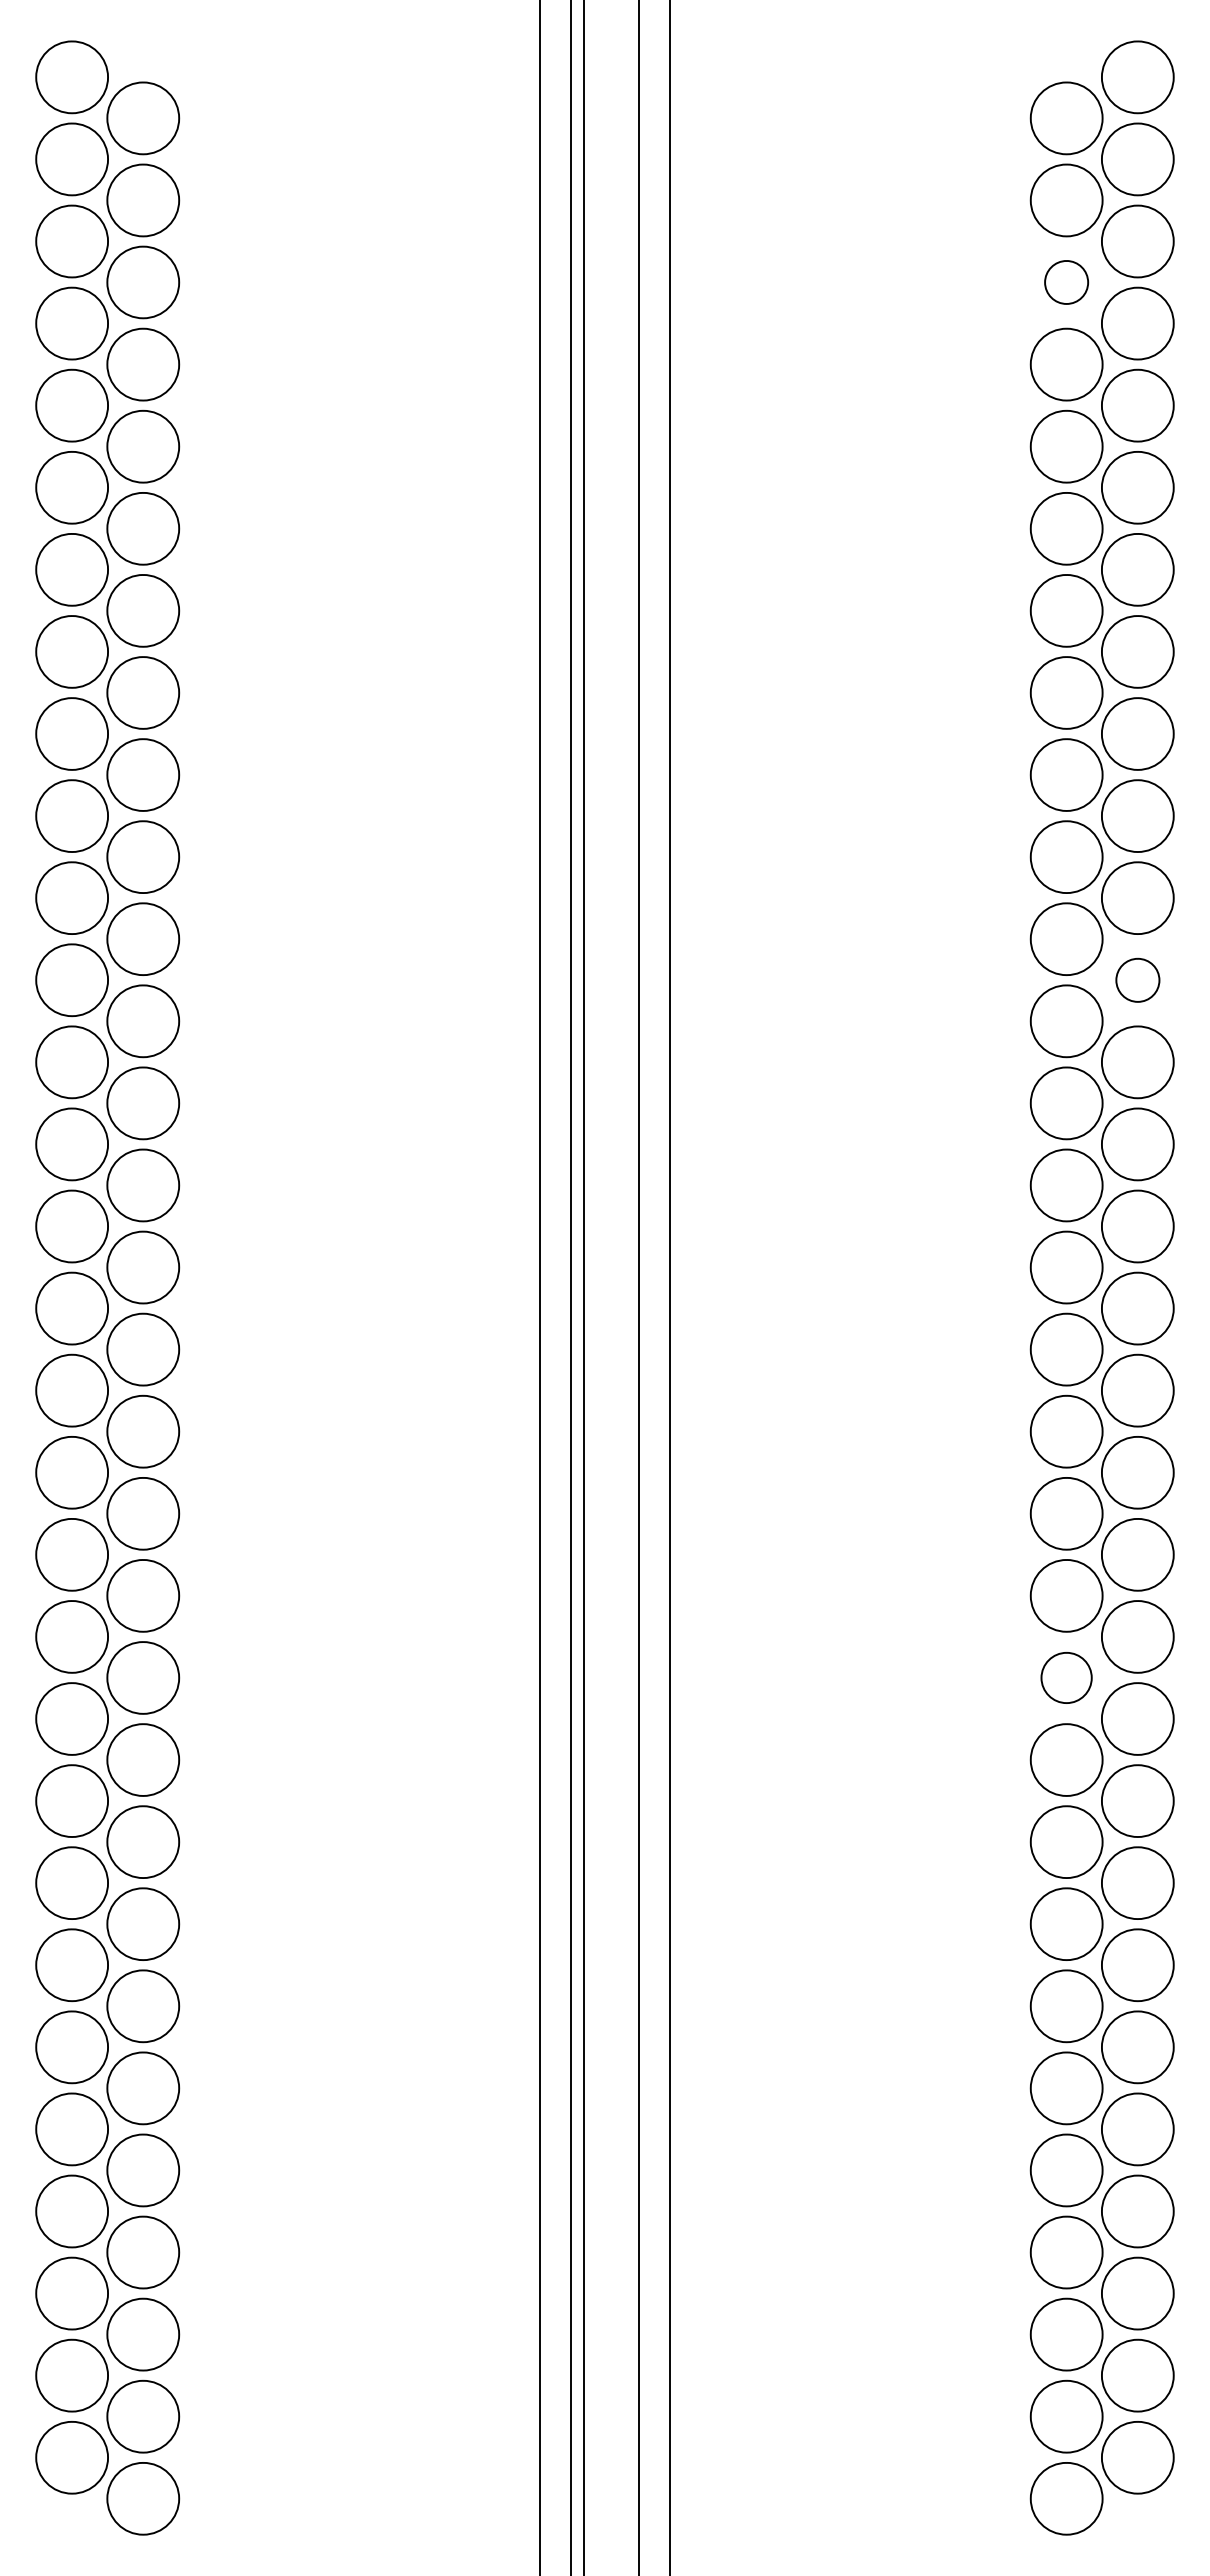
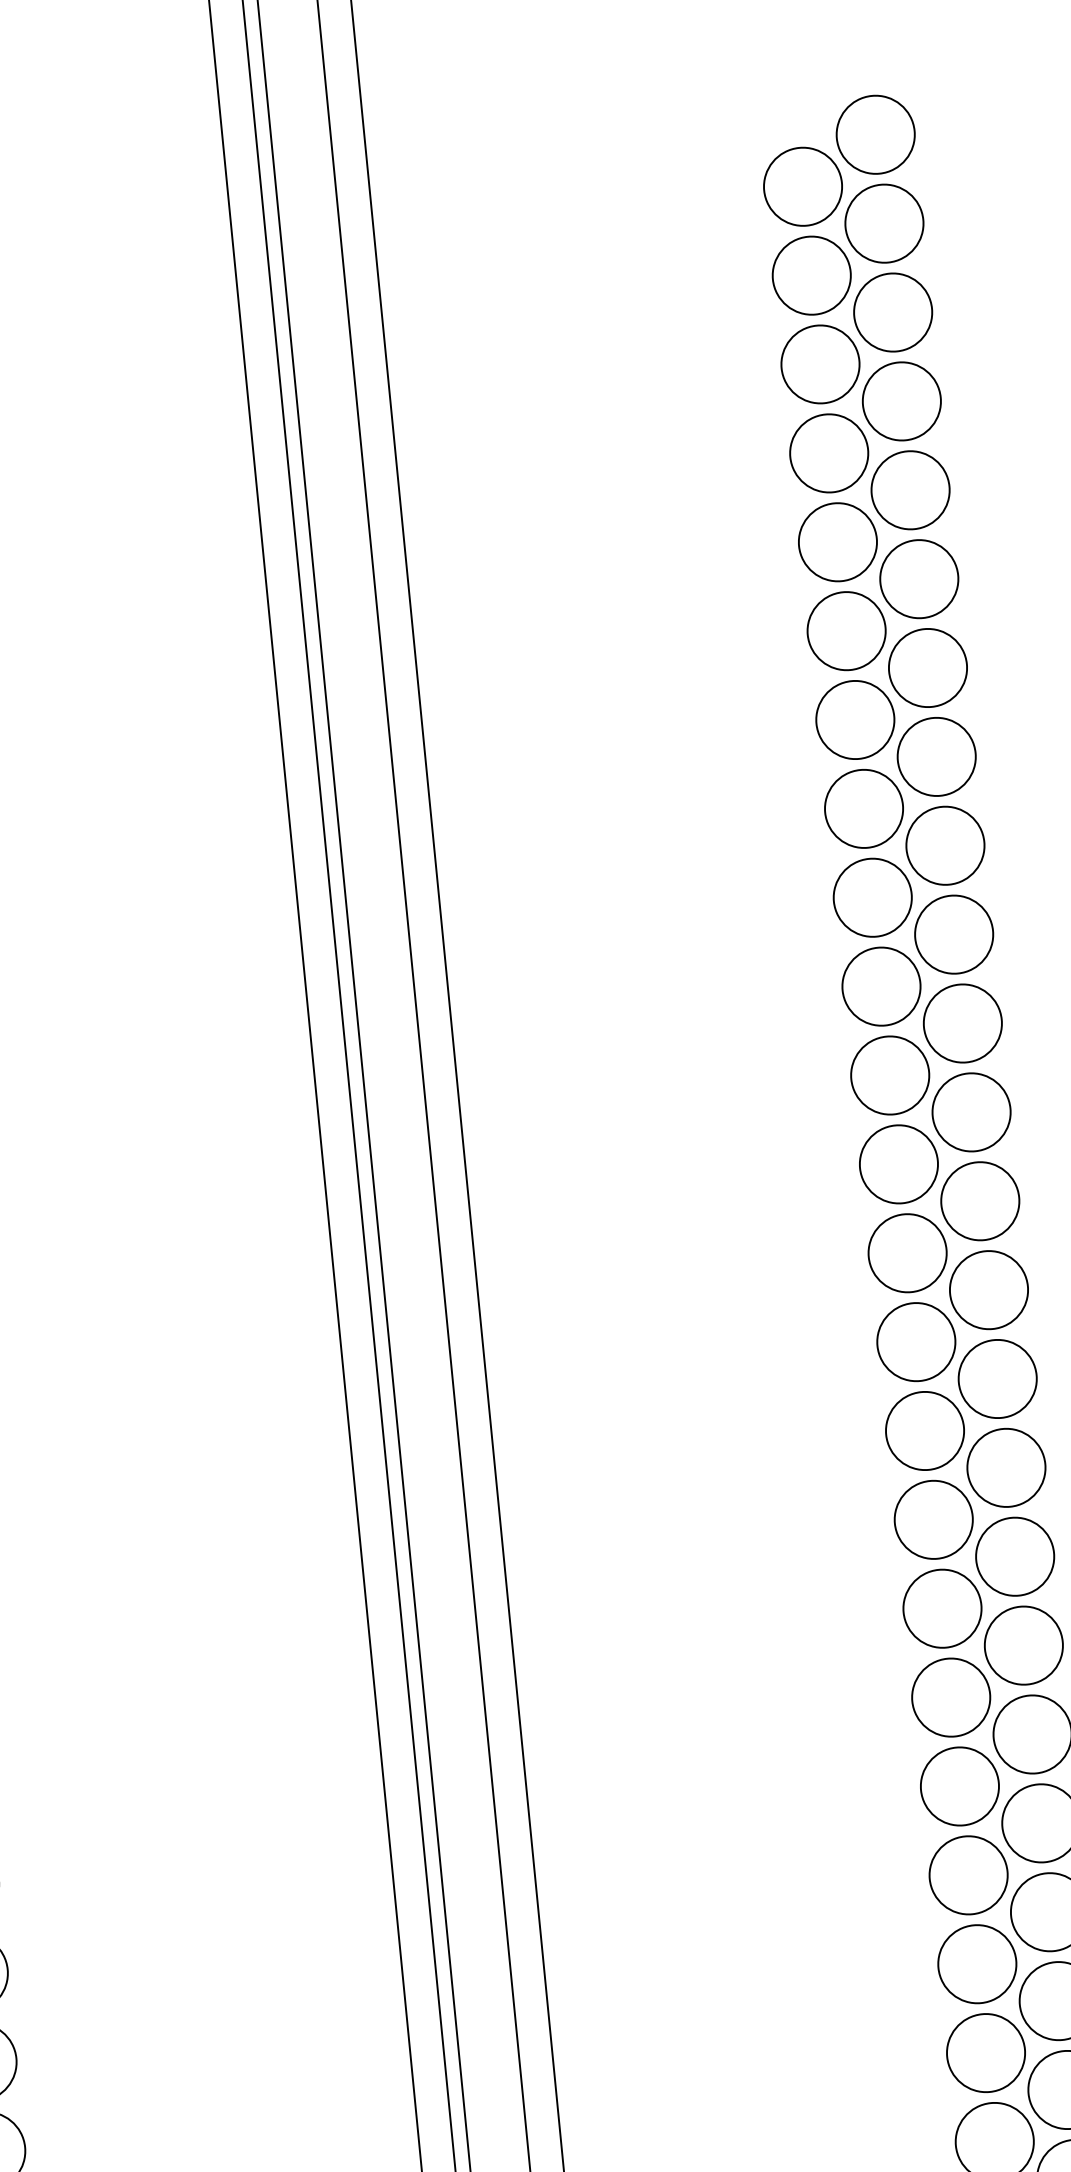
part: (1066, 282) -> (820, 364), size x1.67
part: (1137, 980) -> (971, 1112), size x1.67
part: (1066, 1677) -> (968, 1874), size x1.43

